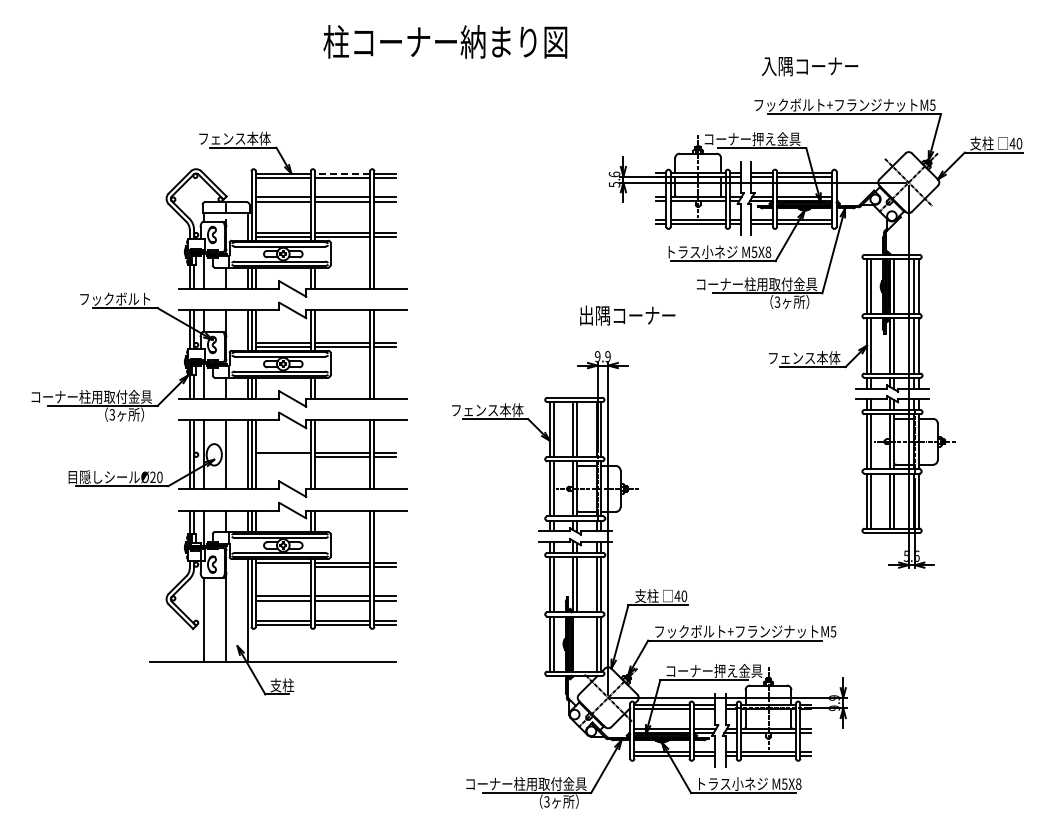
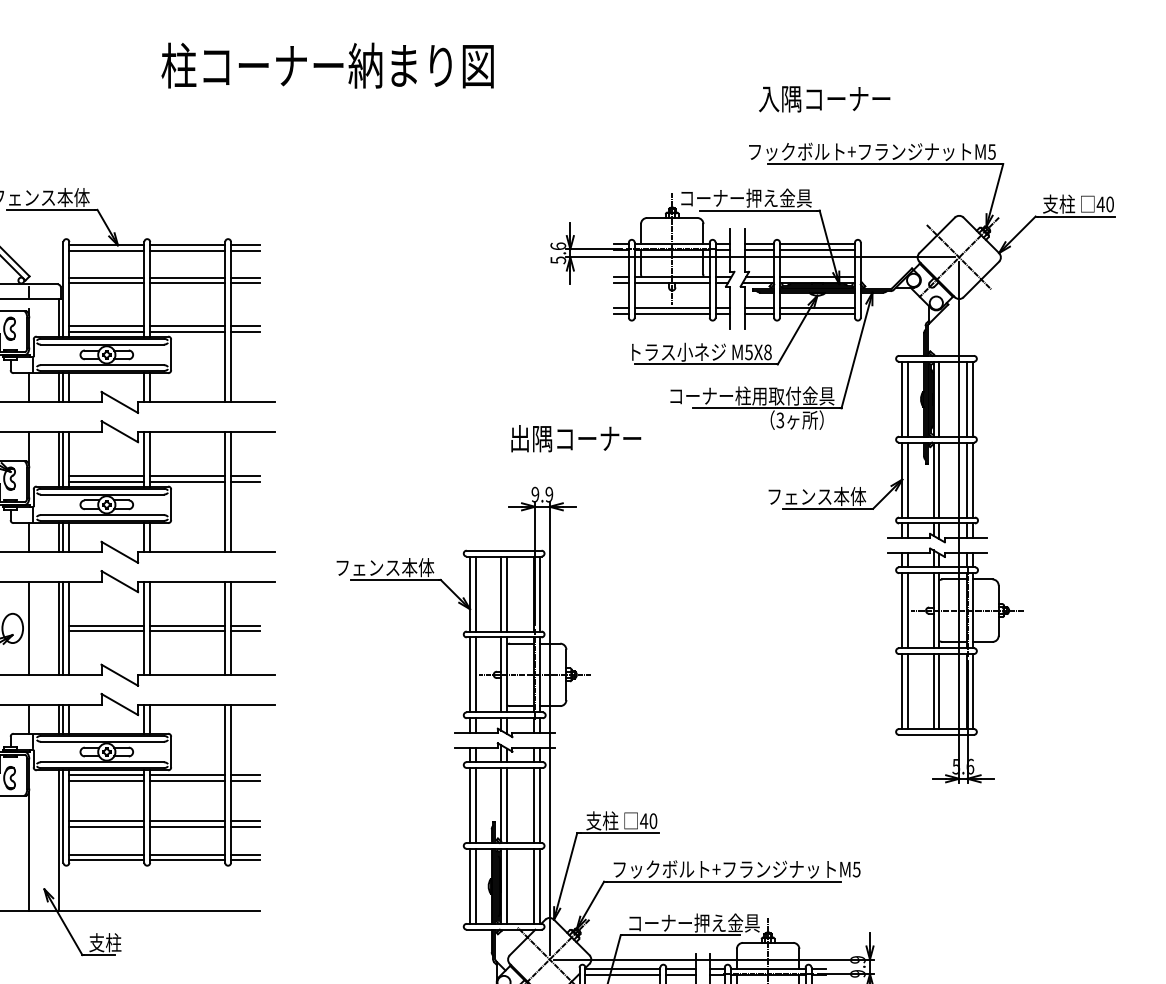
line: (342, 173) -> (187, 245), dashed -> solid
line: (282, 456) -> (105, 630), added
line: (282, 566) -> (105, 780), added
line: (576, 643) -> (506, 885), added

